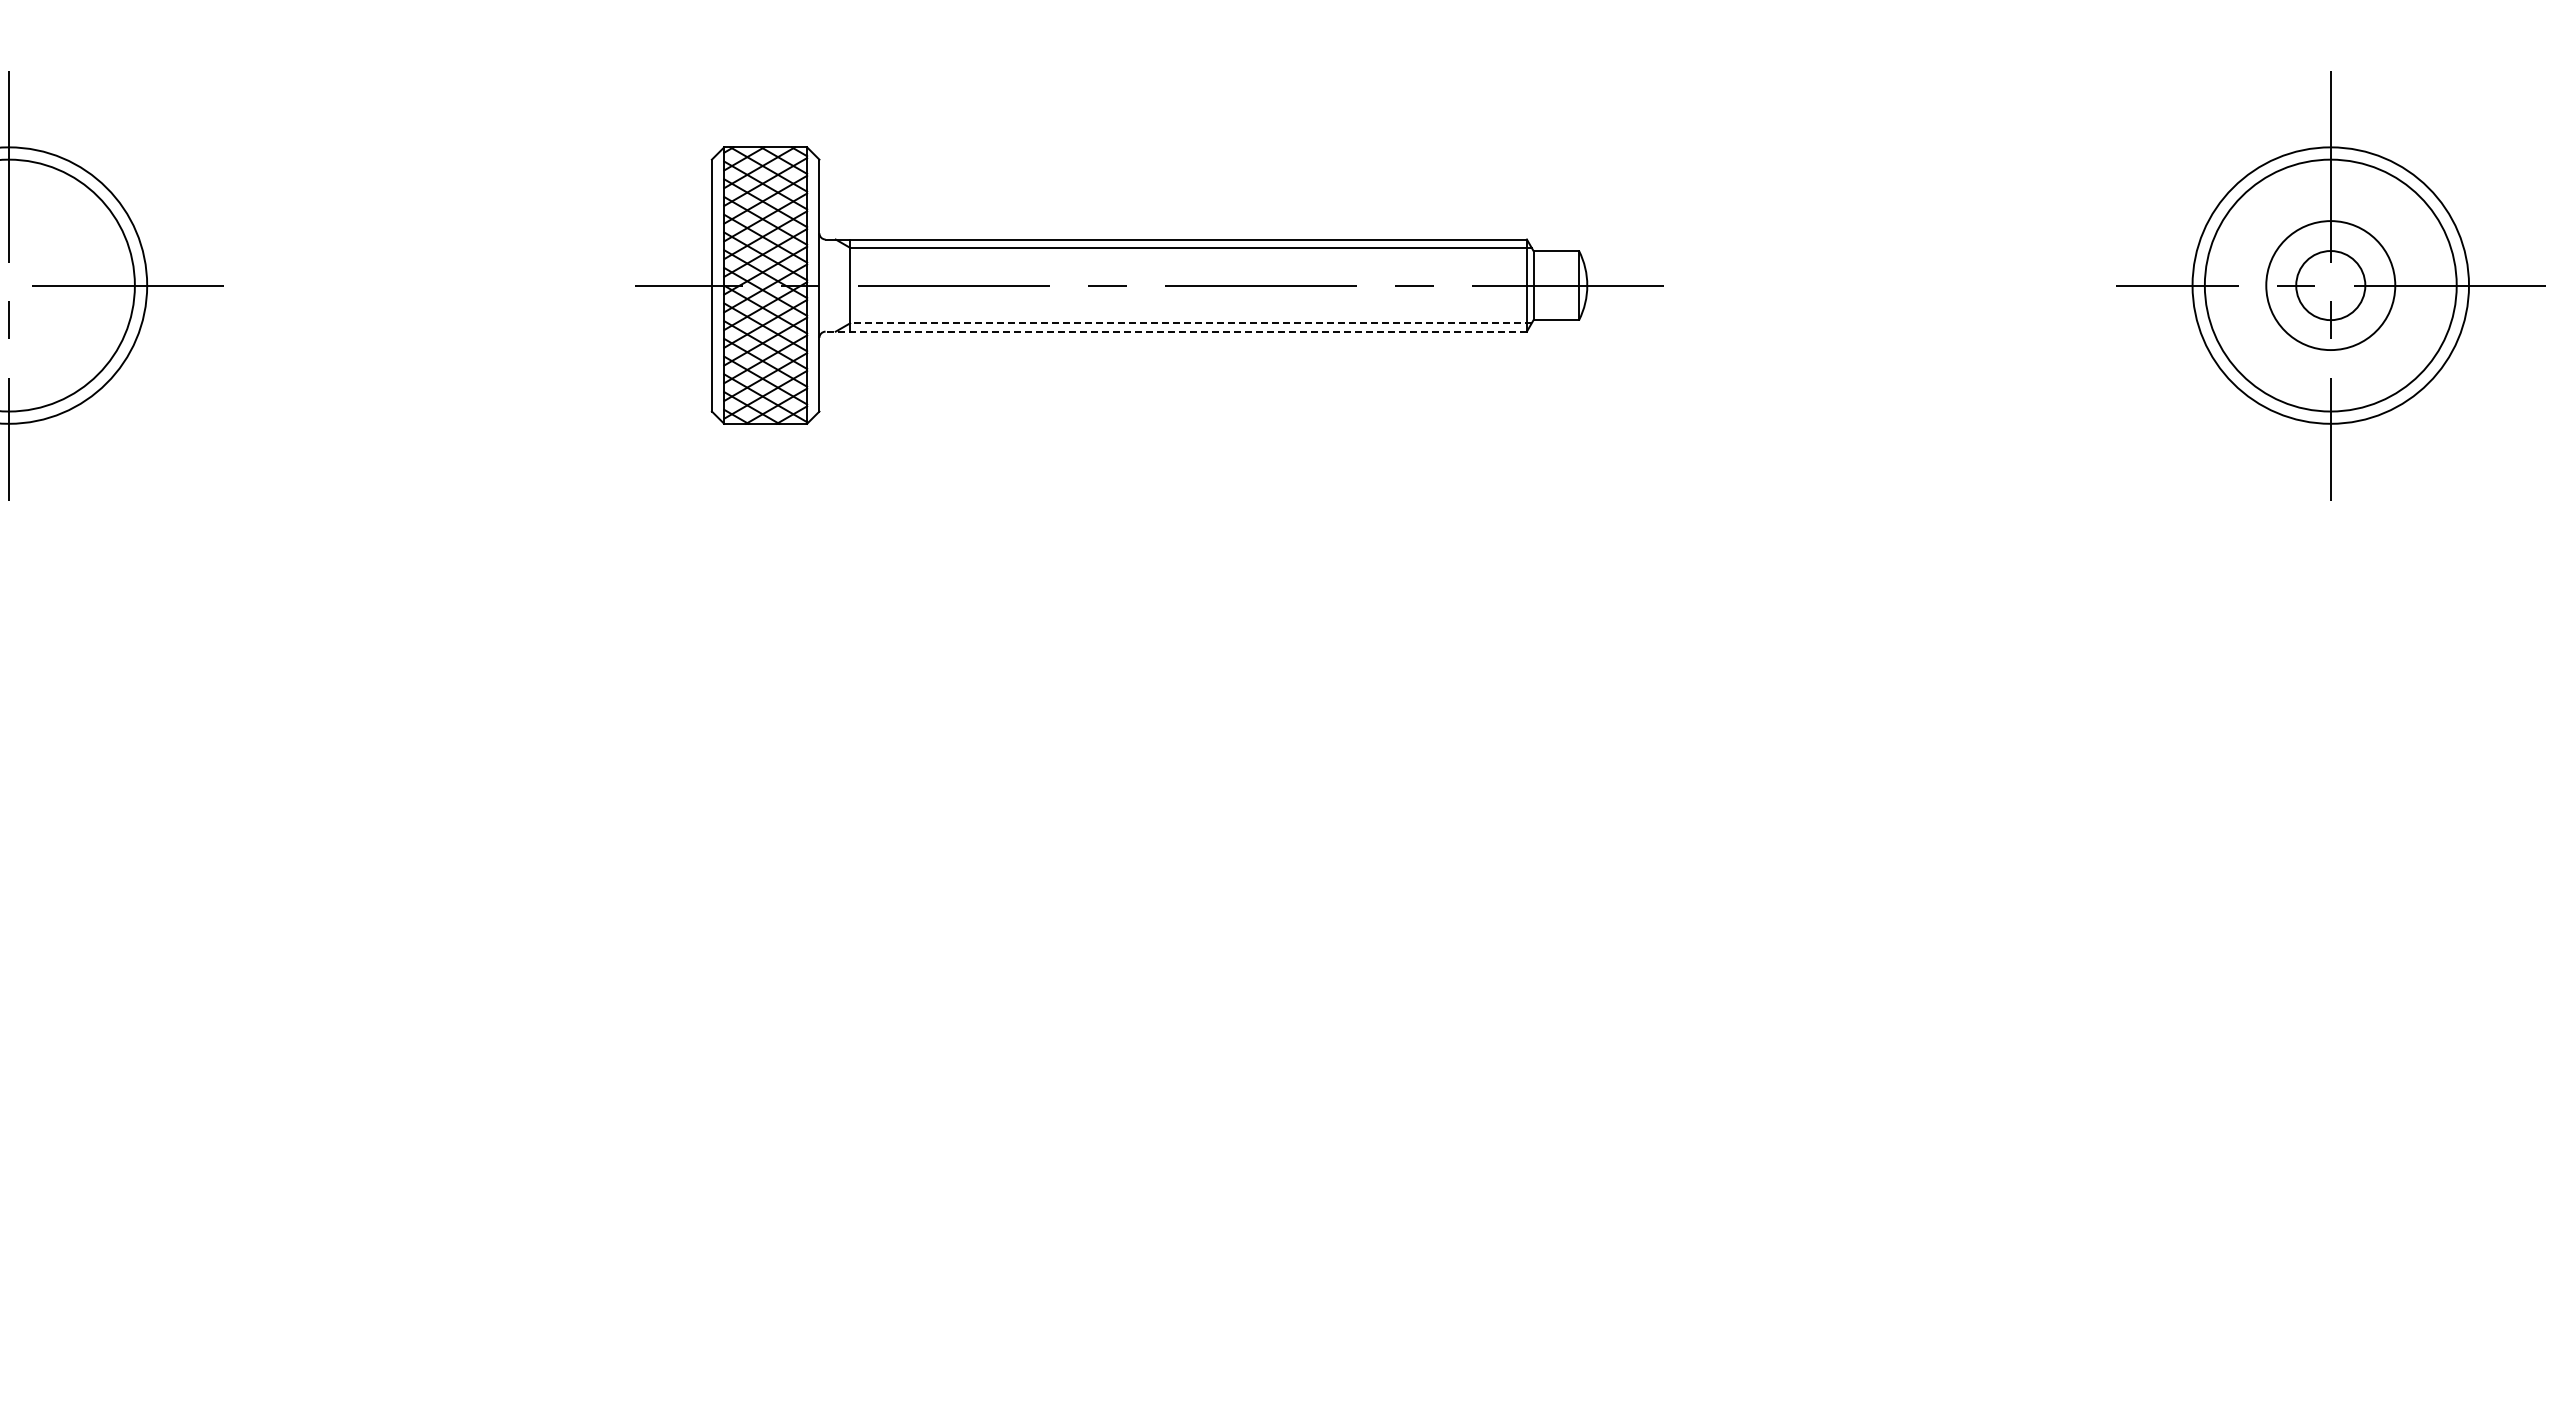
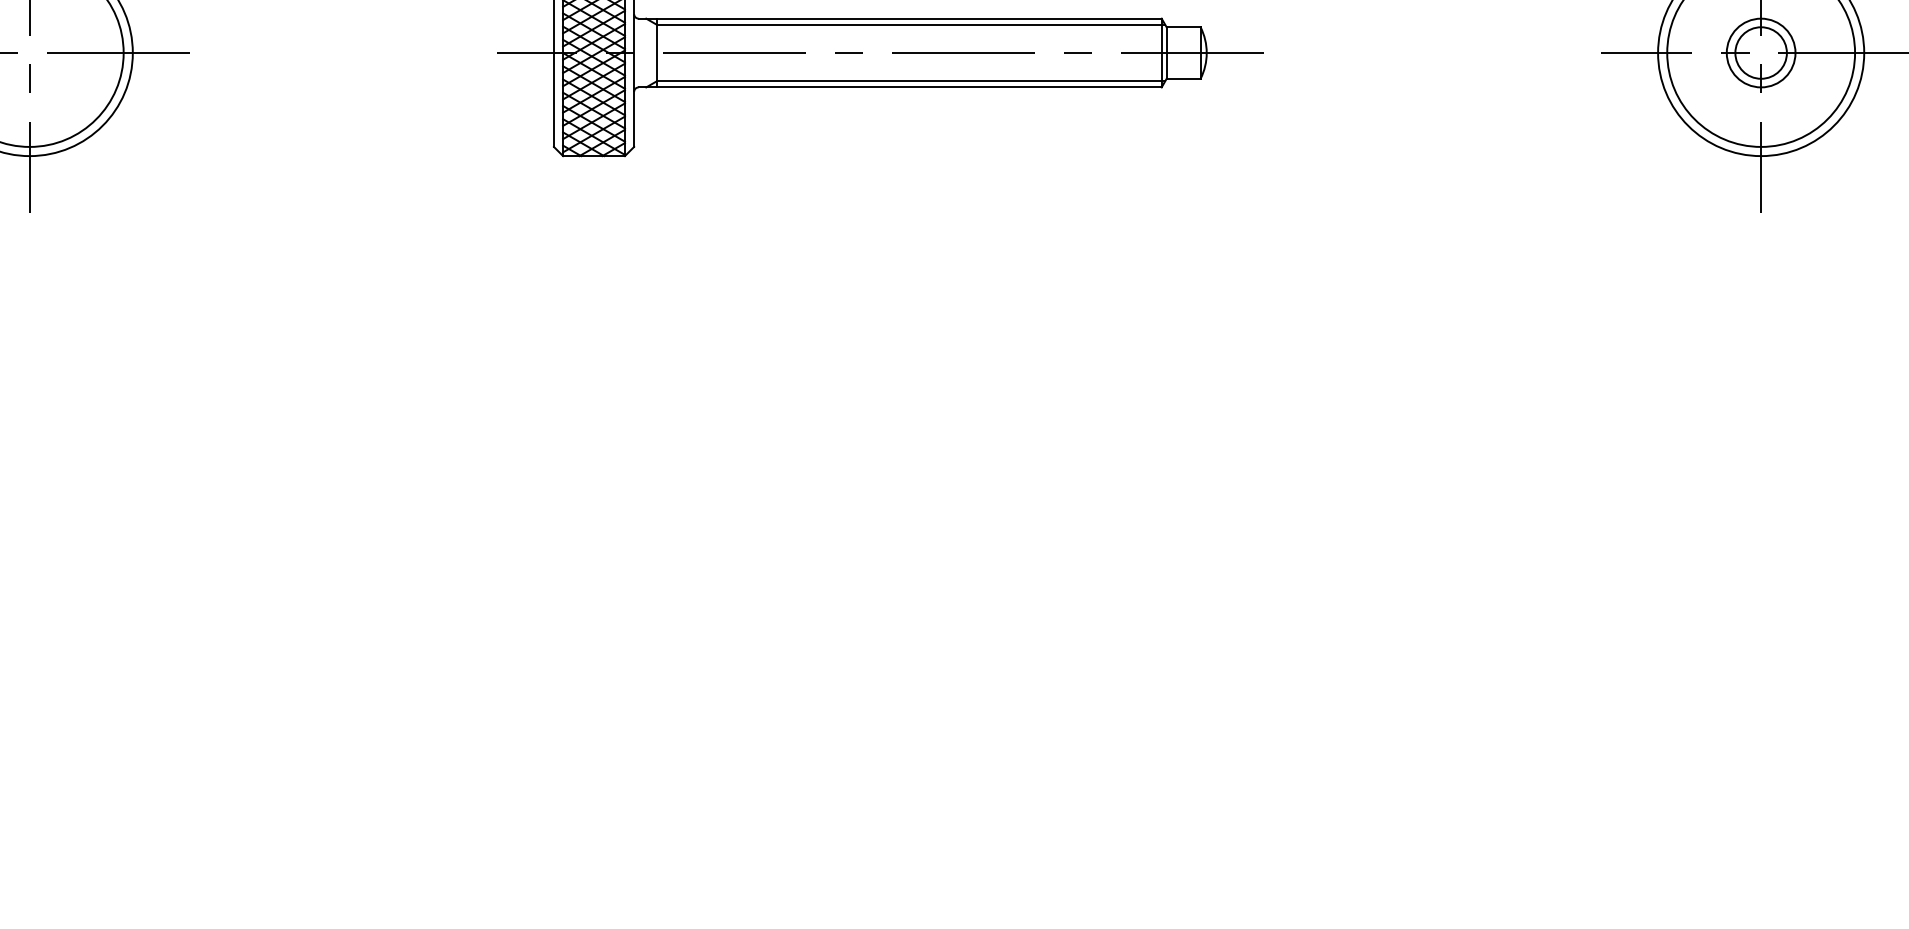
circle: (2330, 285) -> (1760, 52), size x0.71
line: (1190, 323) -> (910, 81), dashed -> solid
line: (1176, 331) -> (900, 87), dashed -> solid

